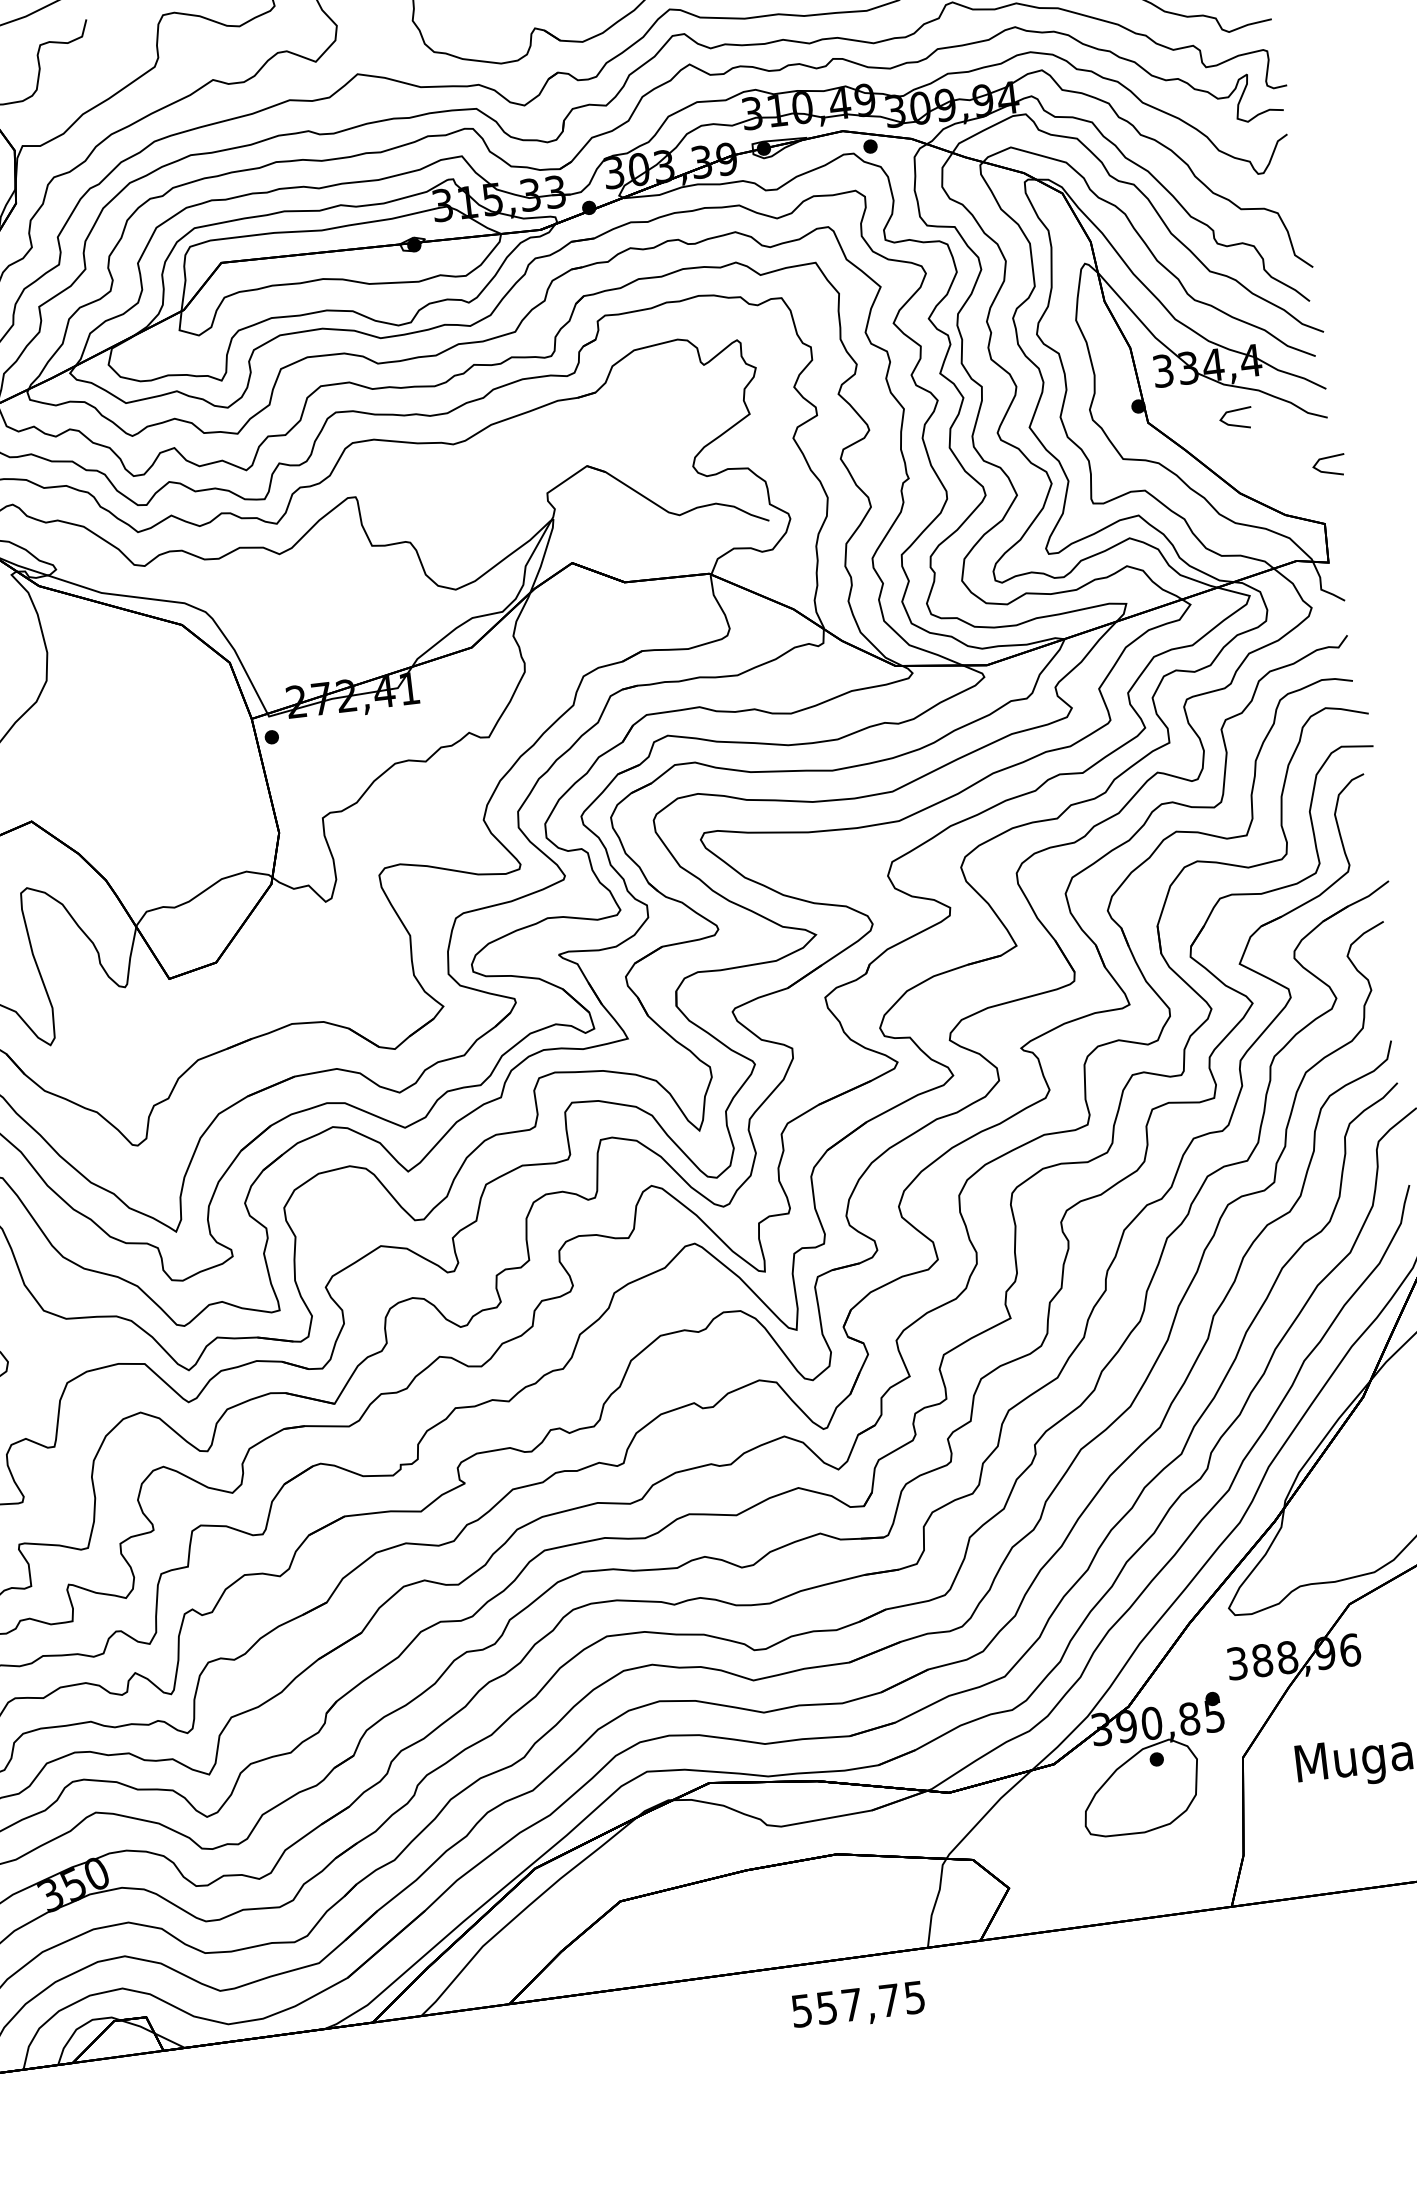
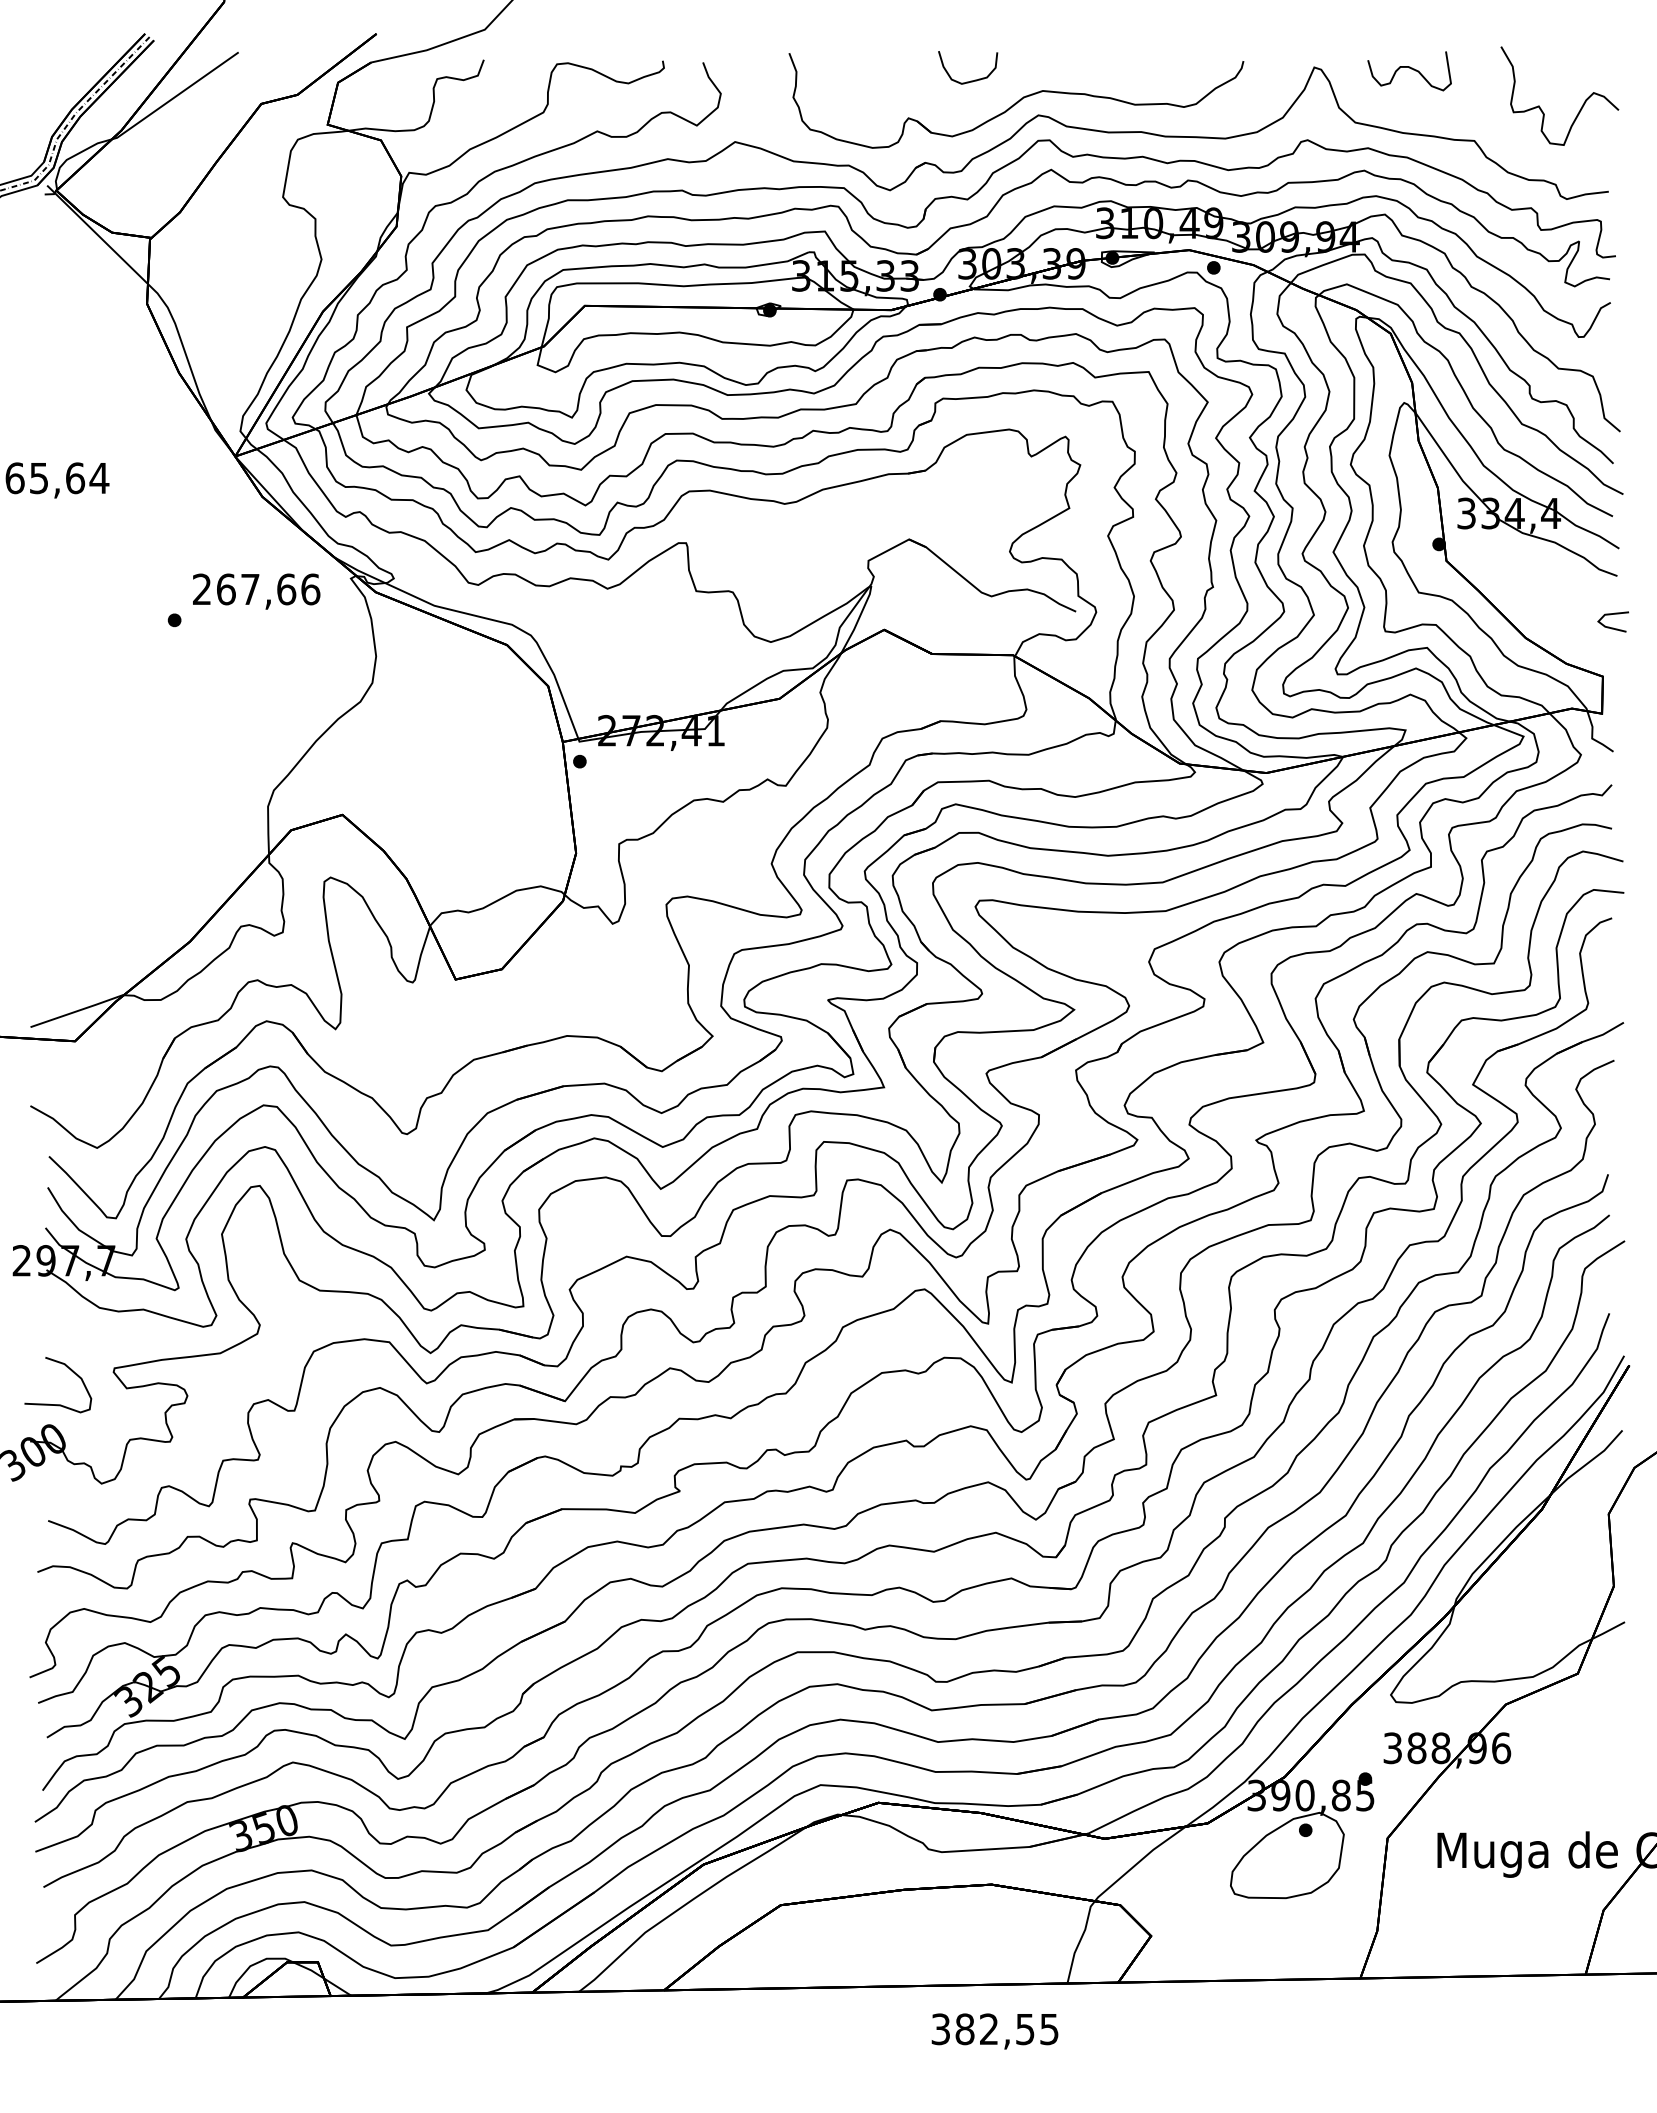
line: (1236, 424) -> (1530, 572), removed
text: (846, 2005) -> (983, 2029), 557,75 -> 382,55

